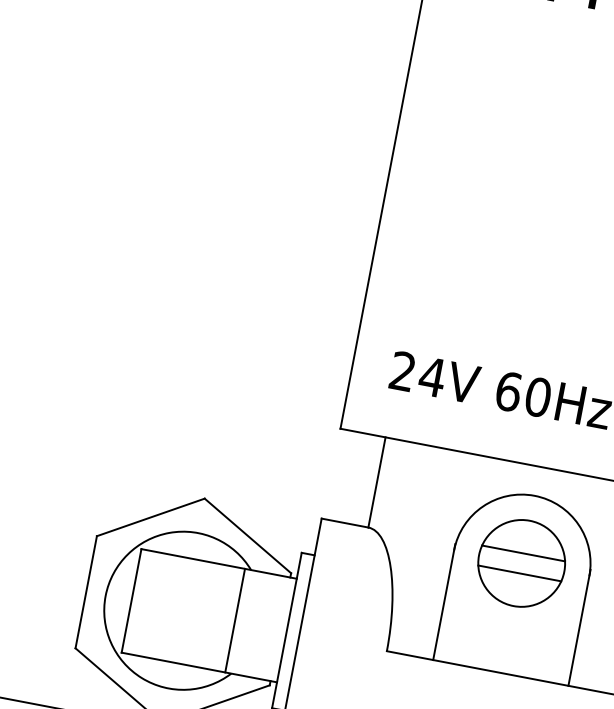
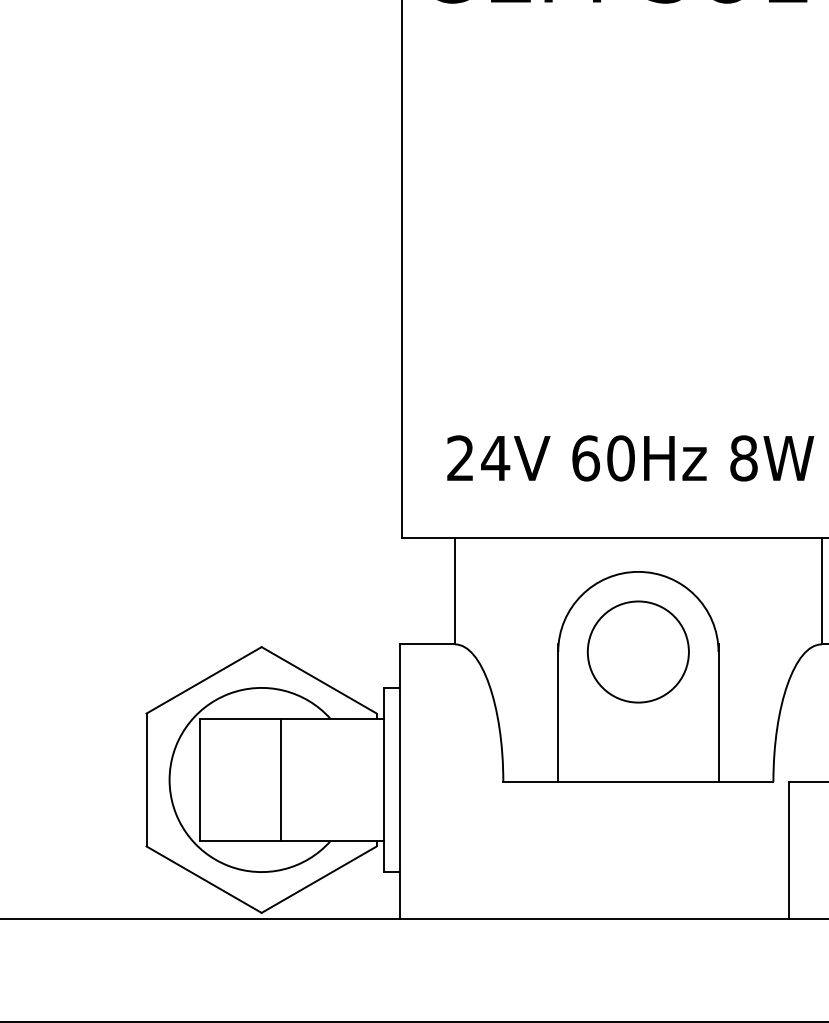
line: (523, 553) -> (638, 640), removed
line: (519, 573) -> (638, 663), removed
line: (235, 620) -> (281, 779), moved

